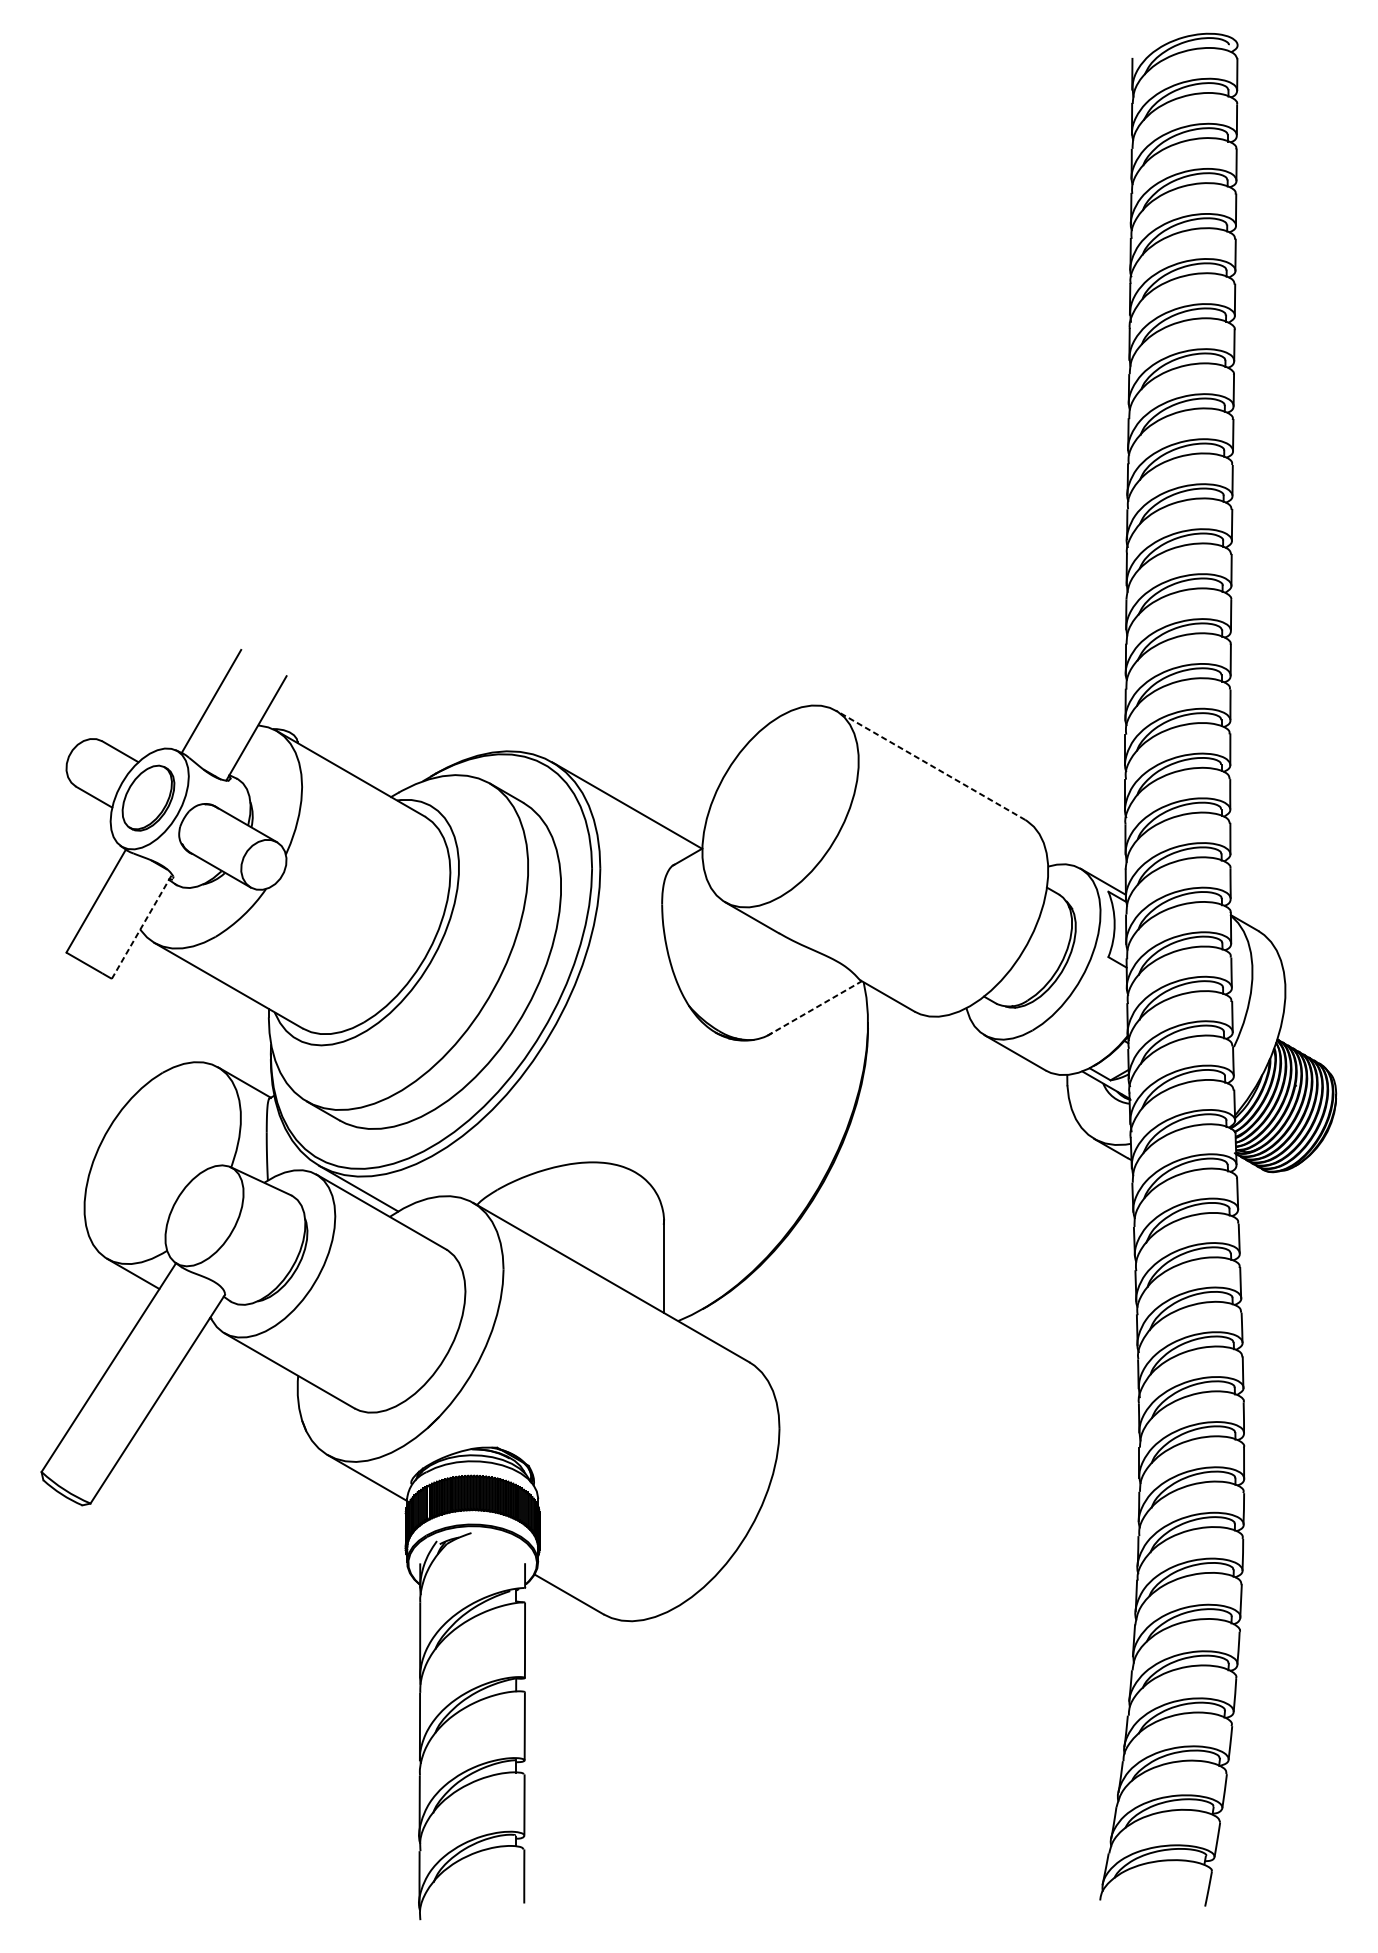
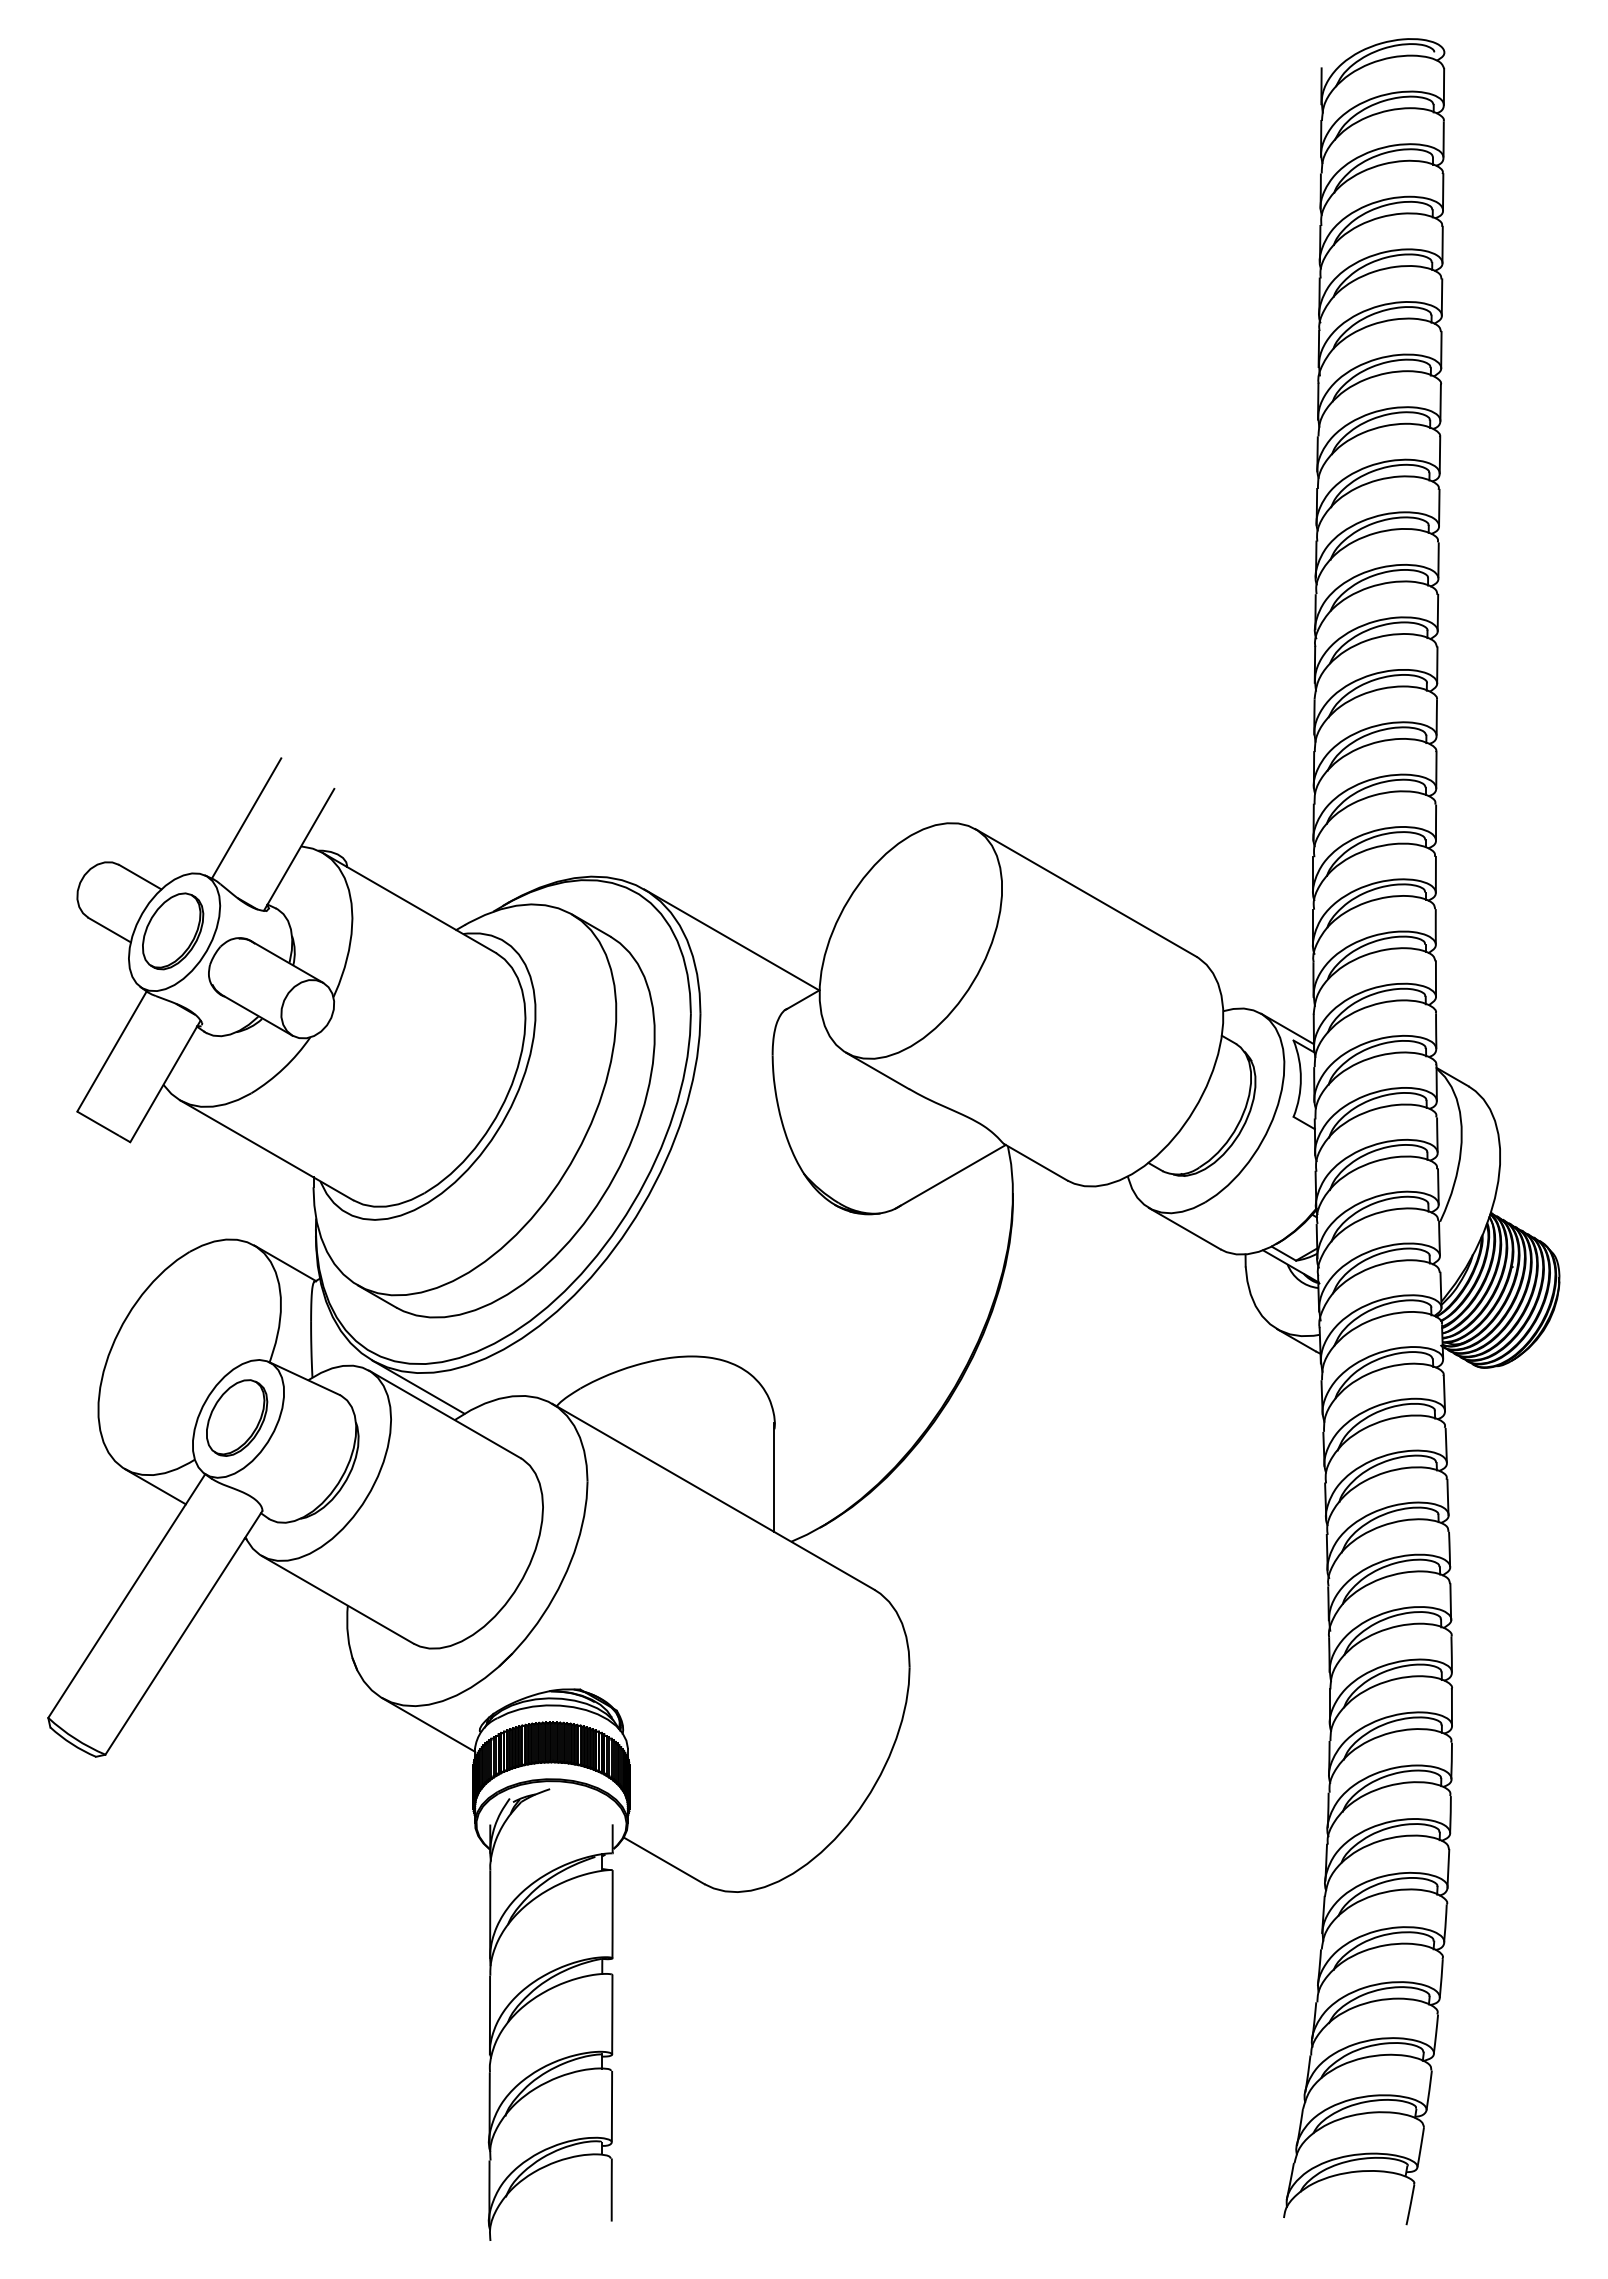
line: (931, 764) -> (1086, 892), dashed -> solid
line: (141, 926) -> (165, 1081), dashed -> solid
line: (814, 1008) -> (950, 1176), dashed -> solid
part: (203, 1214) -> (237, 1417), added

